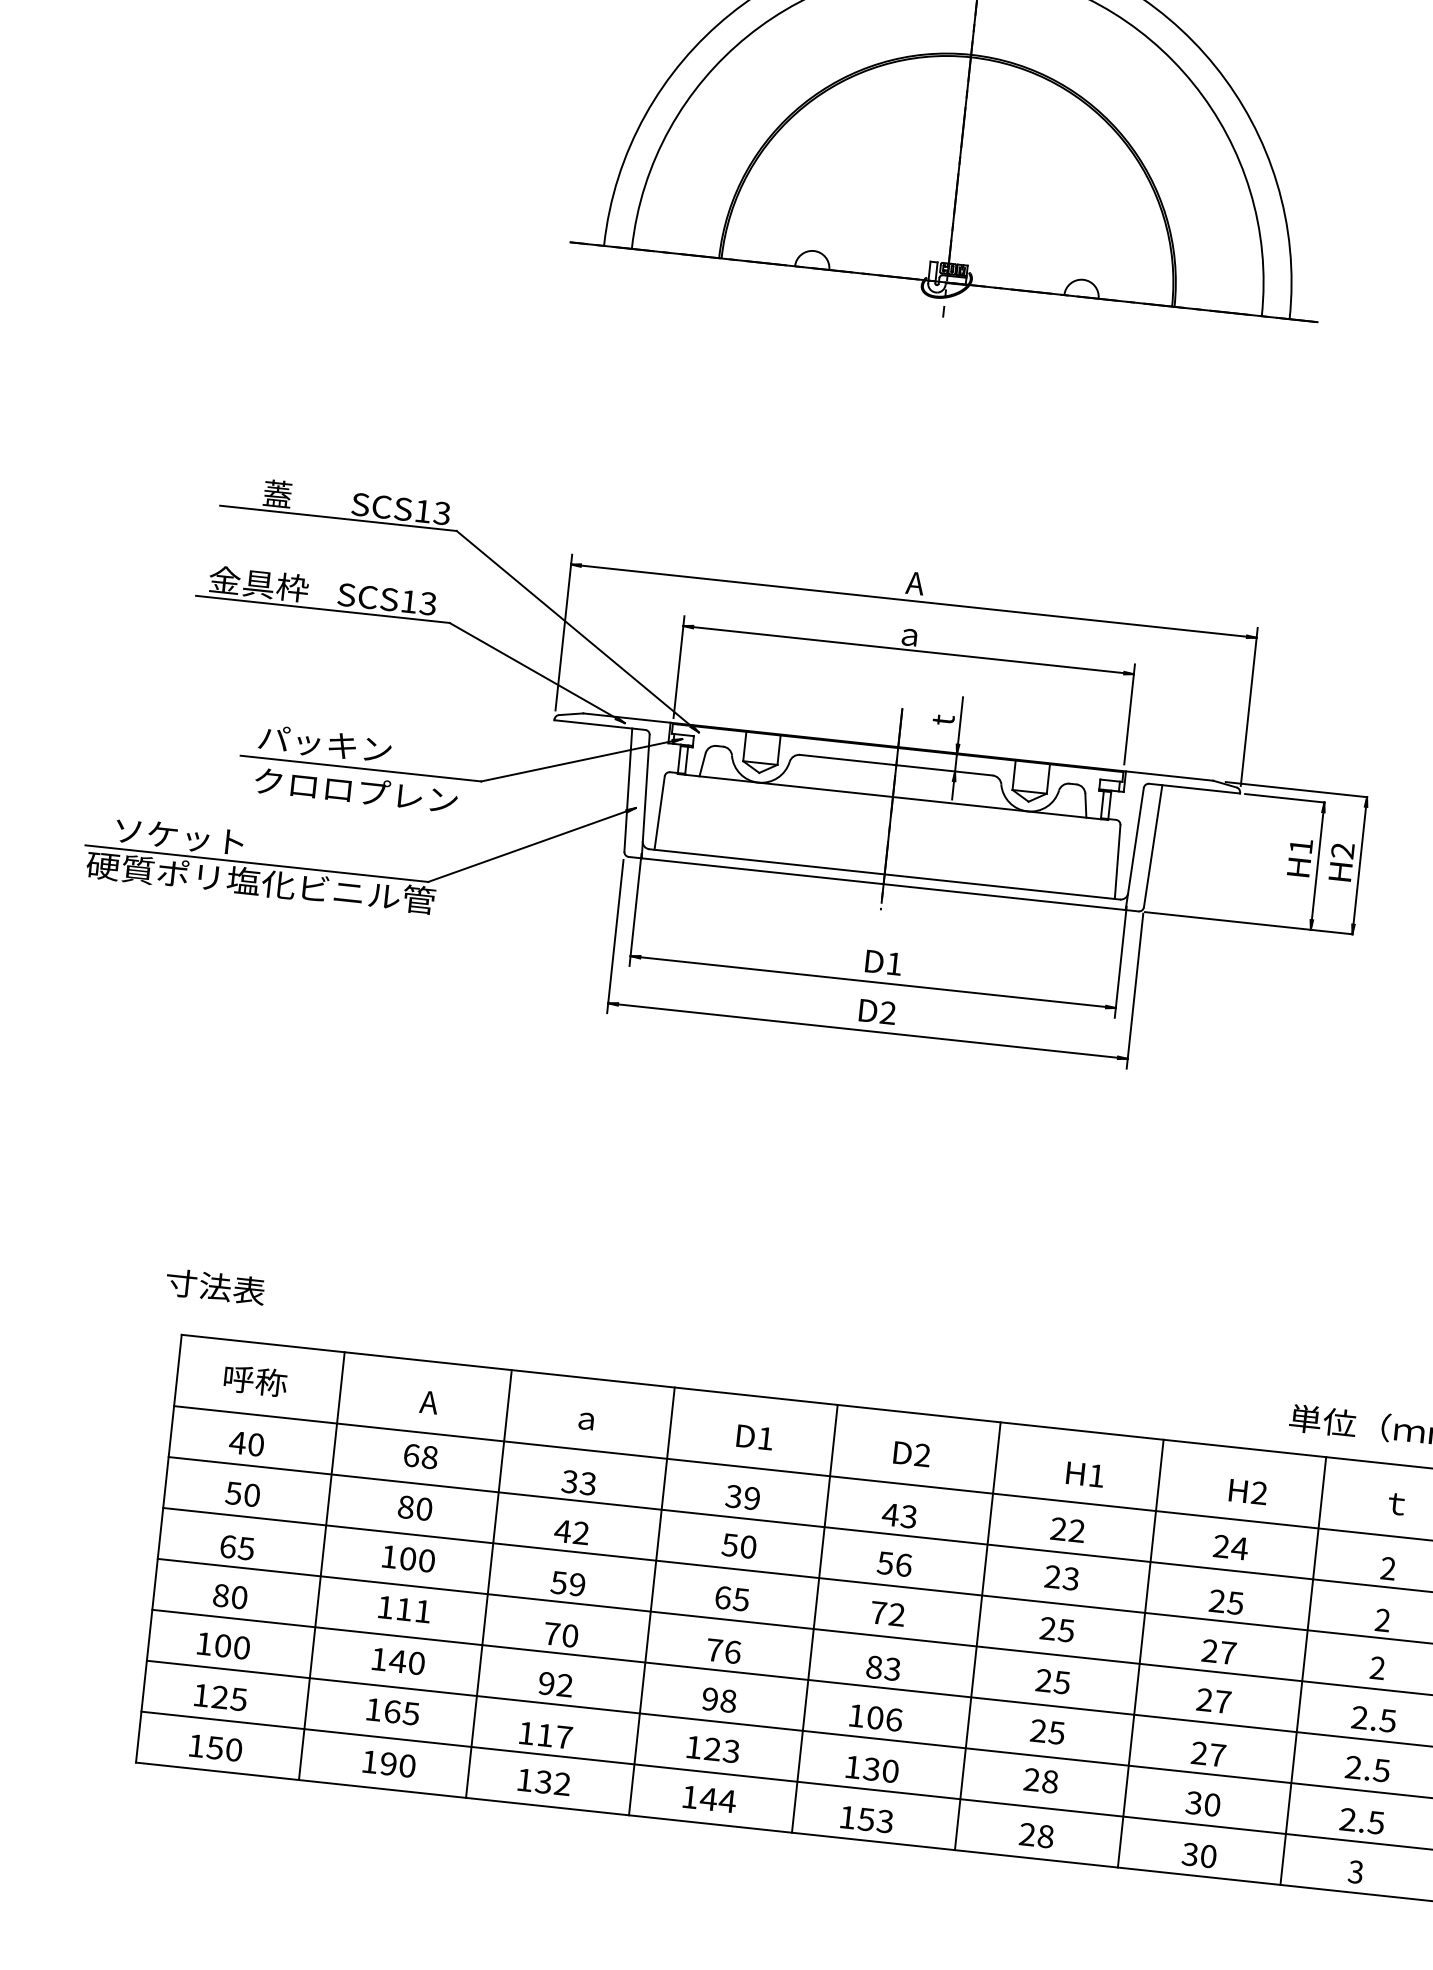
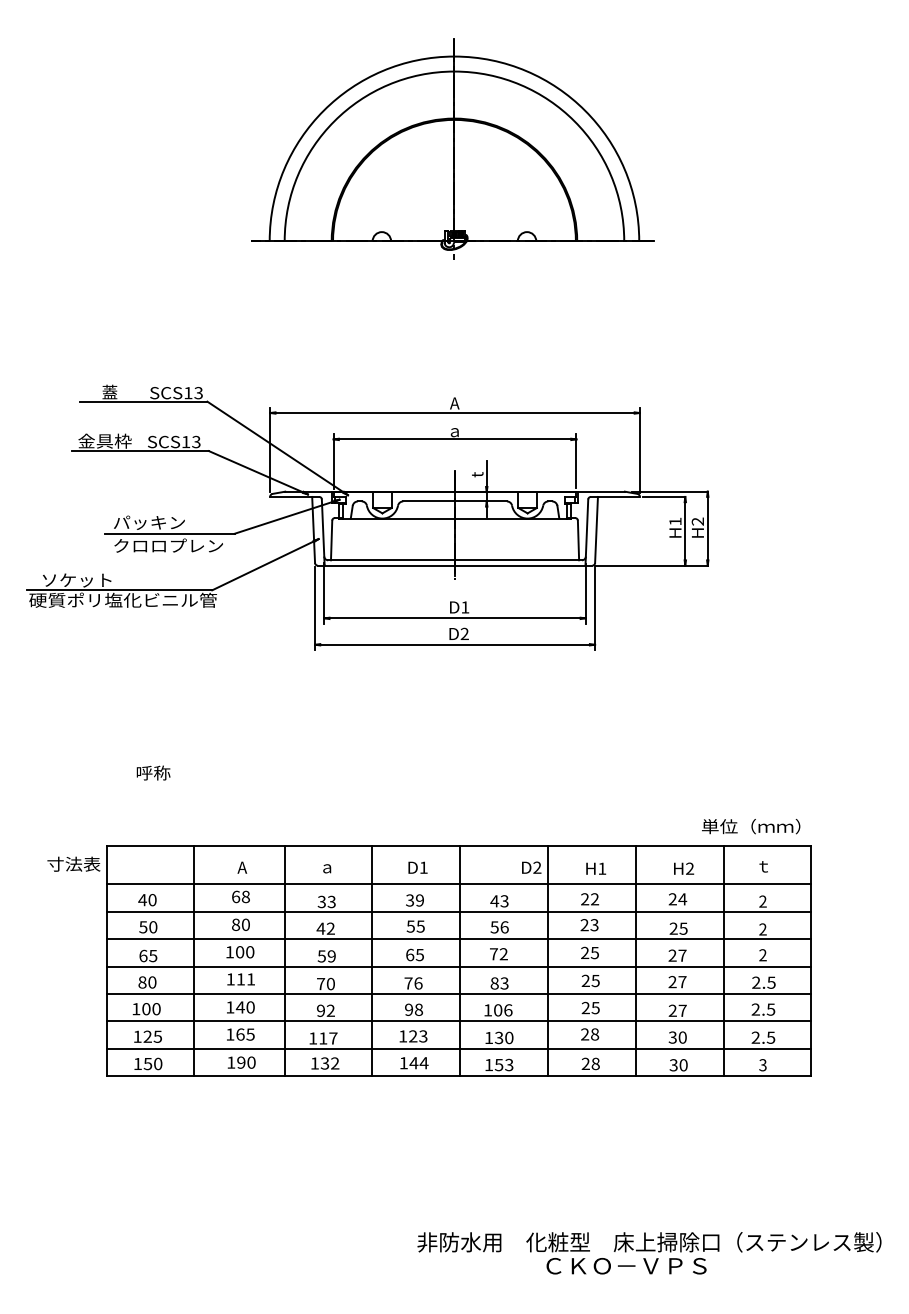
text: (214, 1285) -> (73, 863), moved
text: (255, 1379) -> (153, 772), moved
text: (911, 1453) -> (531, 867), moved
text: (747, 1546) -> (420, 926), 50 -> 55

